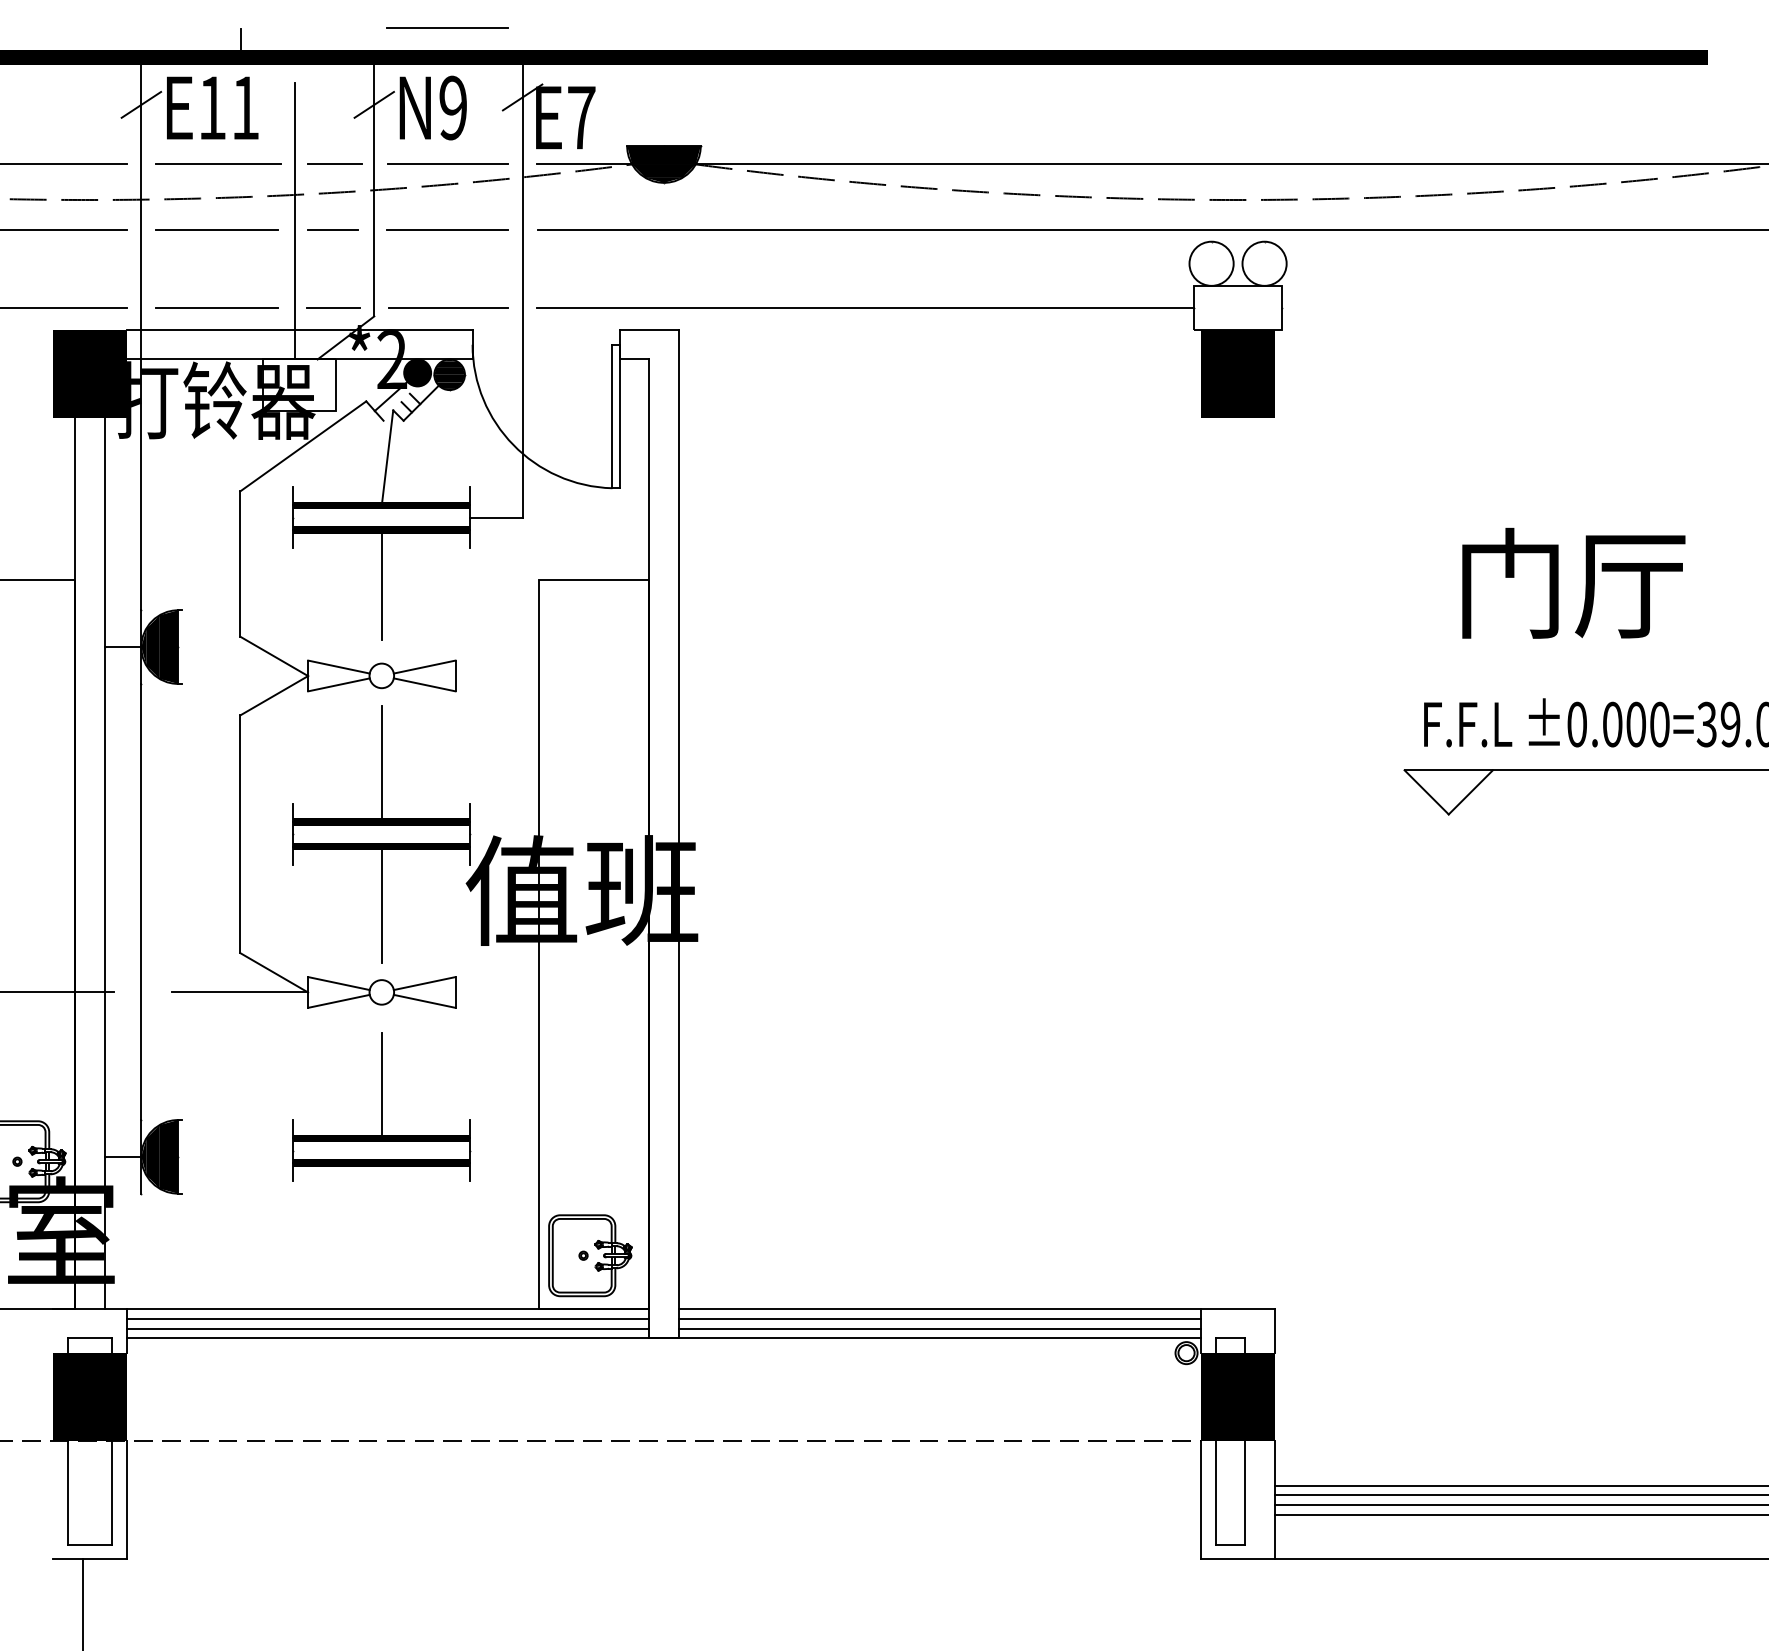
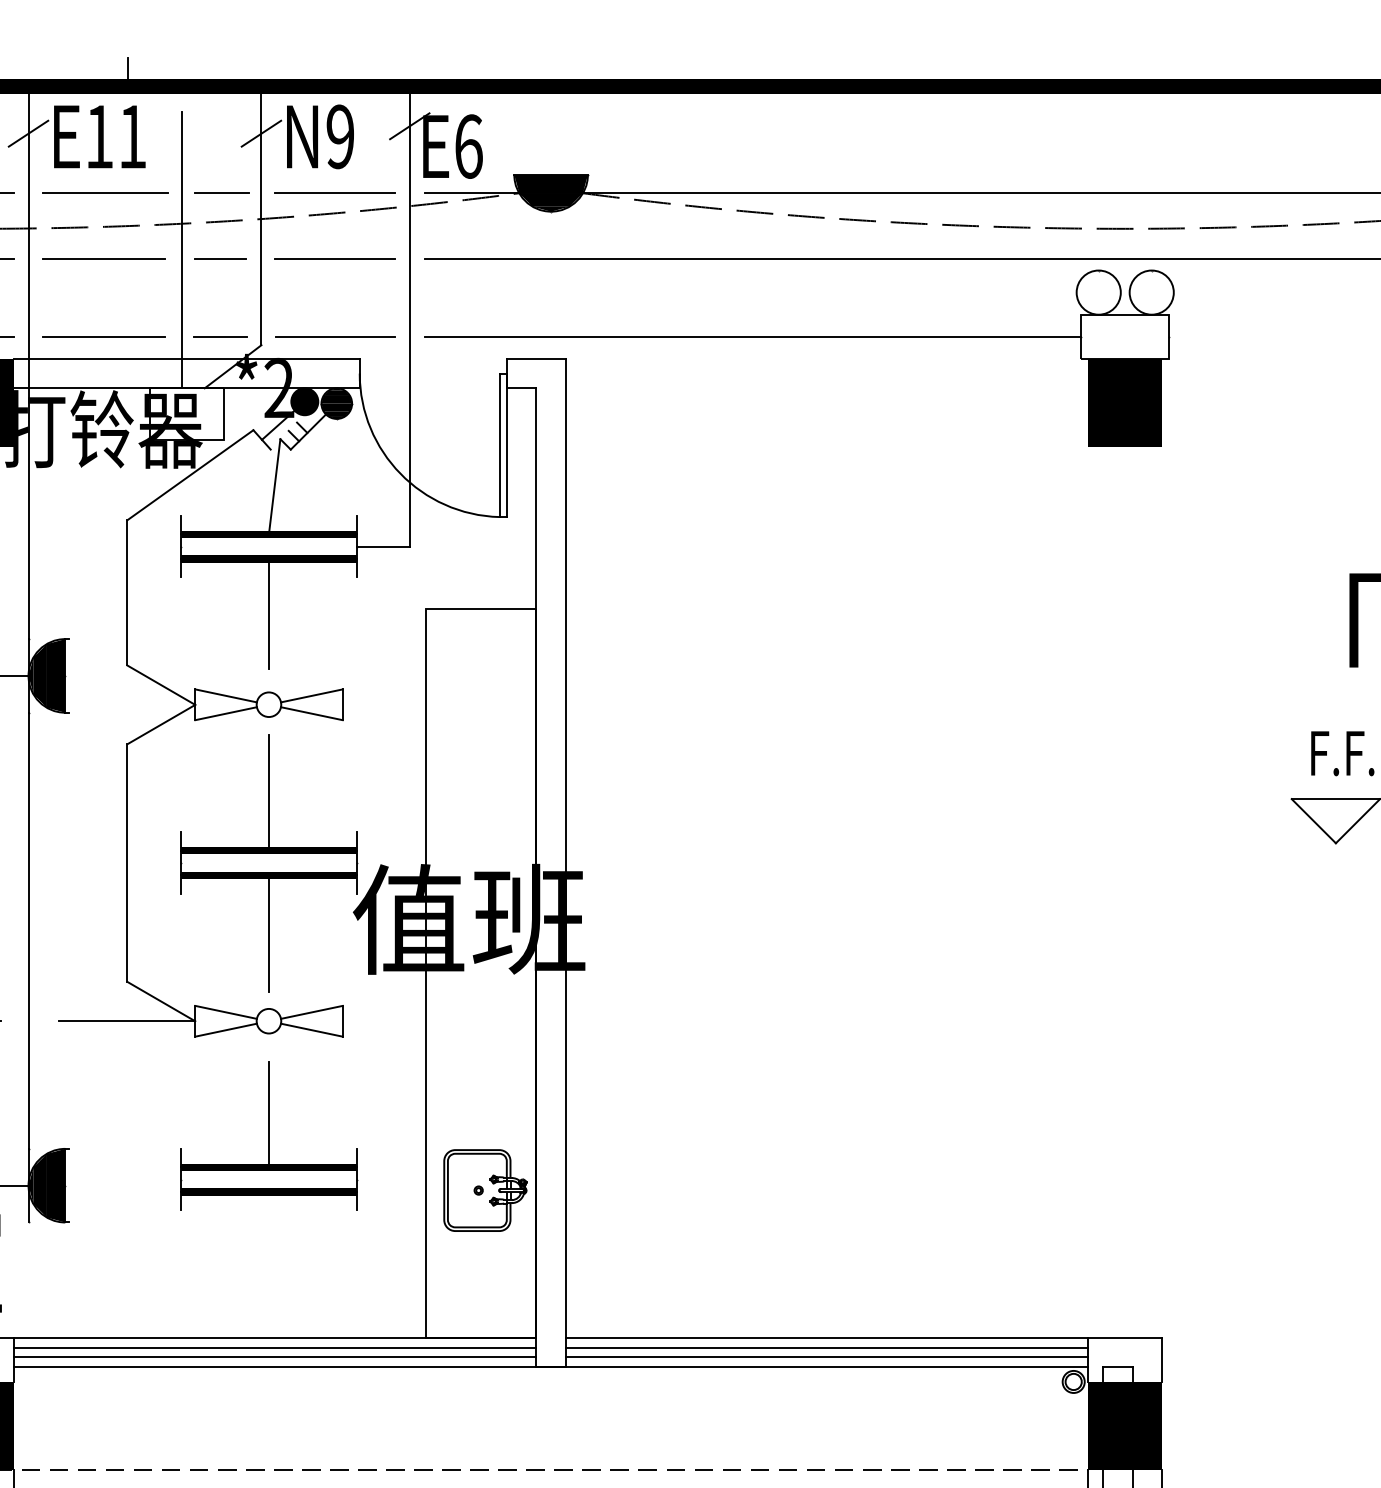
line: (447, 27) -> (334, 56), removed
text: (581, 117) -> (468, 146), E7 -> E6
part: (590, 1255) -> (485, 1190), moved

